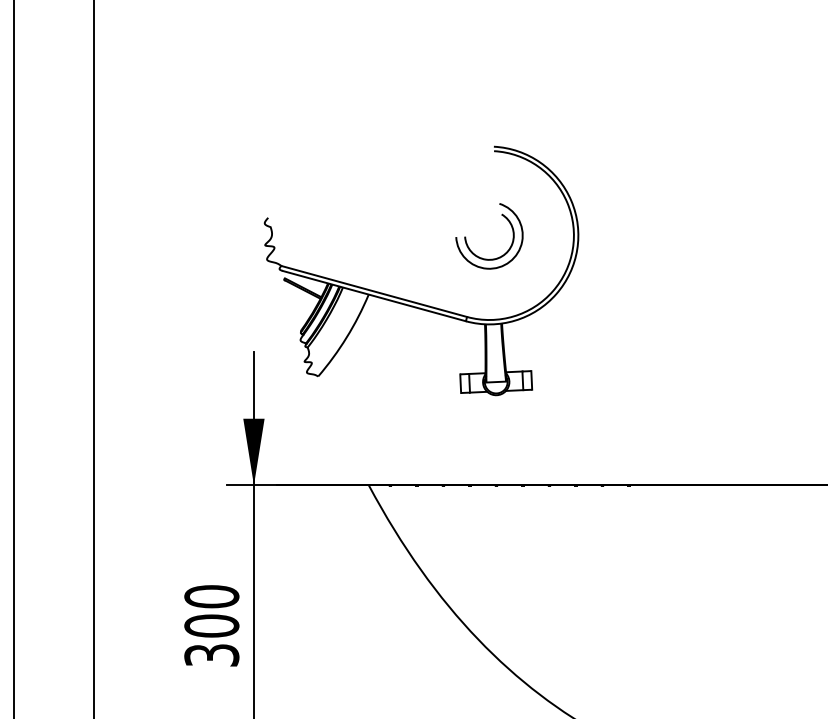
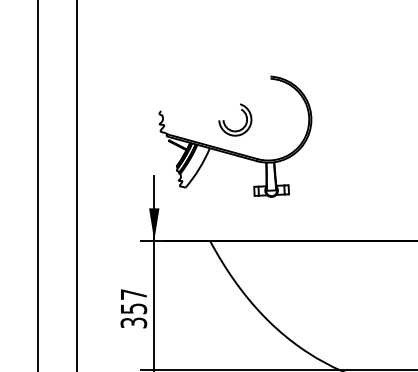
part: (510, 229) -> (245, 116), moved
text: (211, 610) -> (133, 301), 300 -> 357

